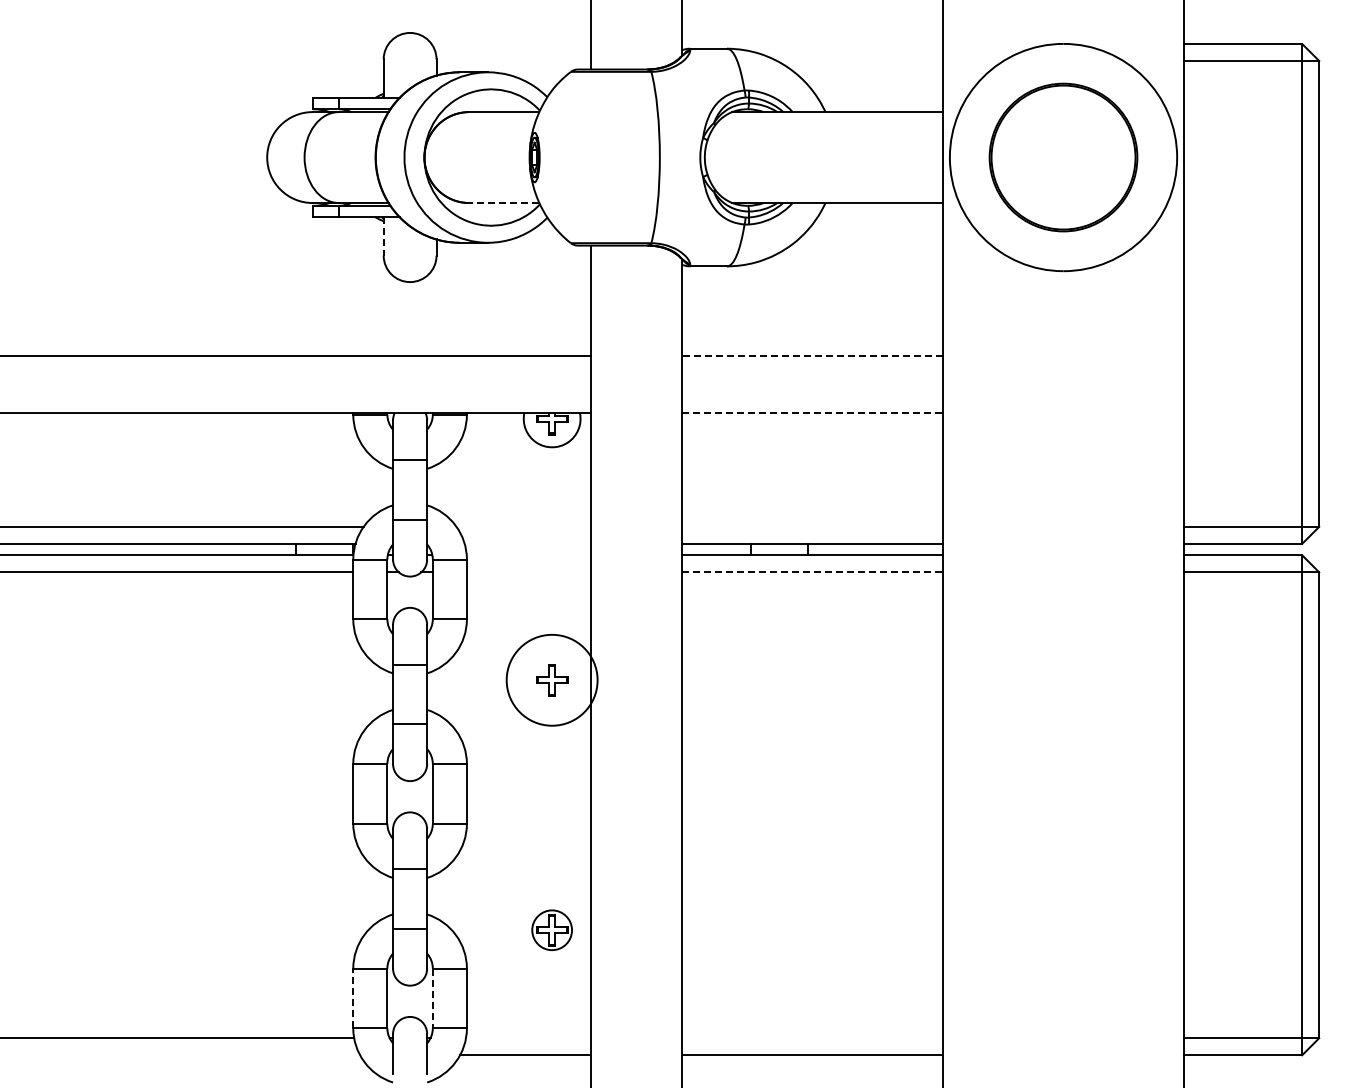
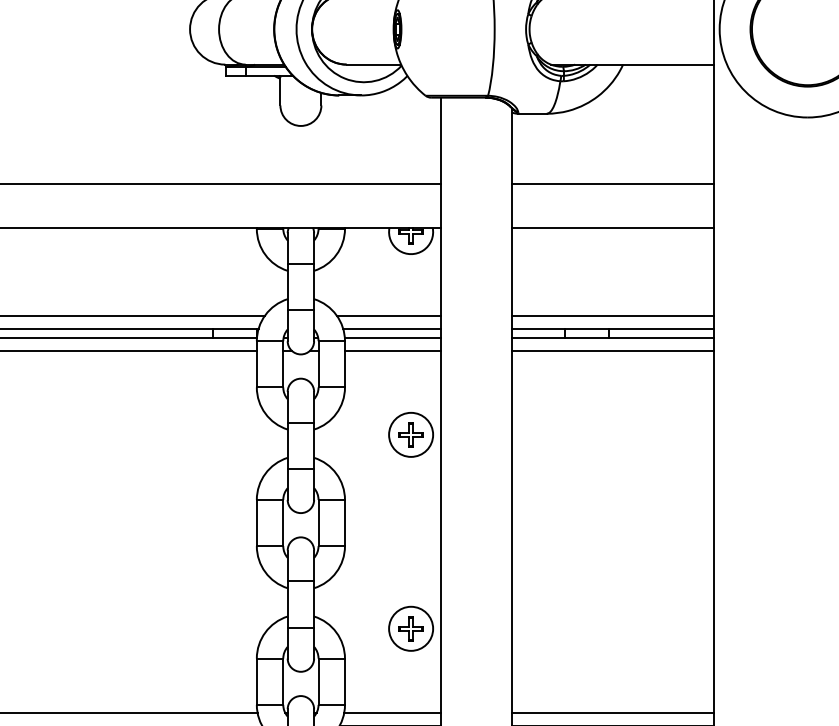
line: (503, 203) -> (373, 64), dashed -> solid
line: (383, 236) -> (280, 90), dashed -> solid
line: (812, 356) -> (613, 183), dashed -> solid
line: (812, 413) -> (613, 227), dashed -> solid
line: (523, 526) -> (388, 315), added
line: (812, 526) -> (613, 315), added
line: (527, 543) -> (391, 328), added
line: (528, 555) -> (392, 338), added
line: (528, 572) -> (392, 351), added
line: (812, 572) -> (613, 351), dashed -> solid
circle: (551, 679) -> (410, 434), size x0.62
circle: (551, 929) -> (410, 628), size x1.43
line: (353, 998) -> (257, 681), dashed -> solid
line: (432, 998) -> (318, 681), dashed -> solid
line: (528, 1038) -> (392, 712), added
line: (812, 1038) -> (613, 712), added

